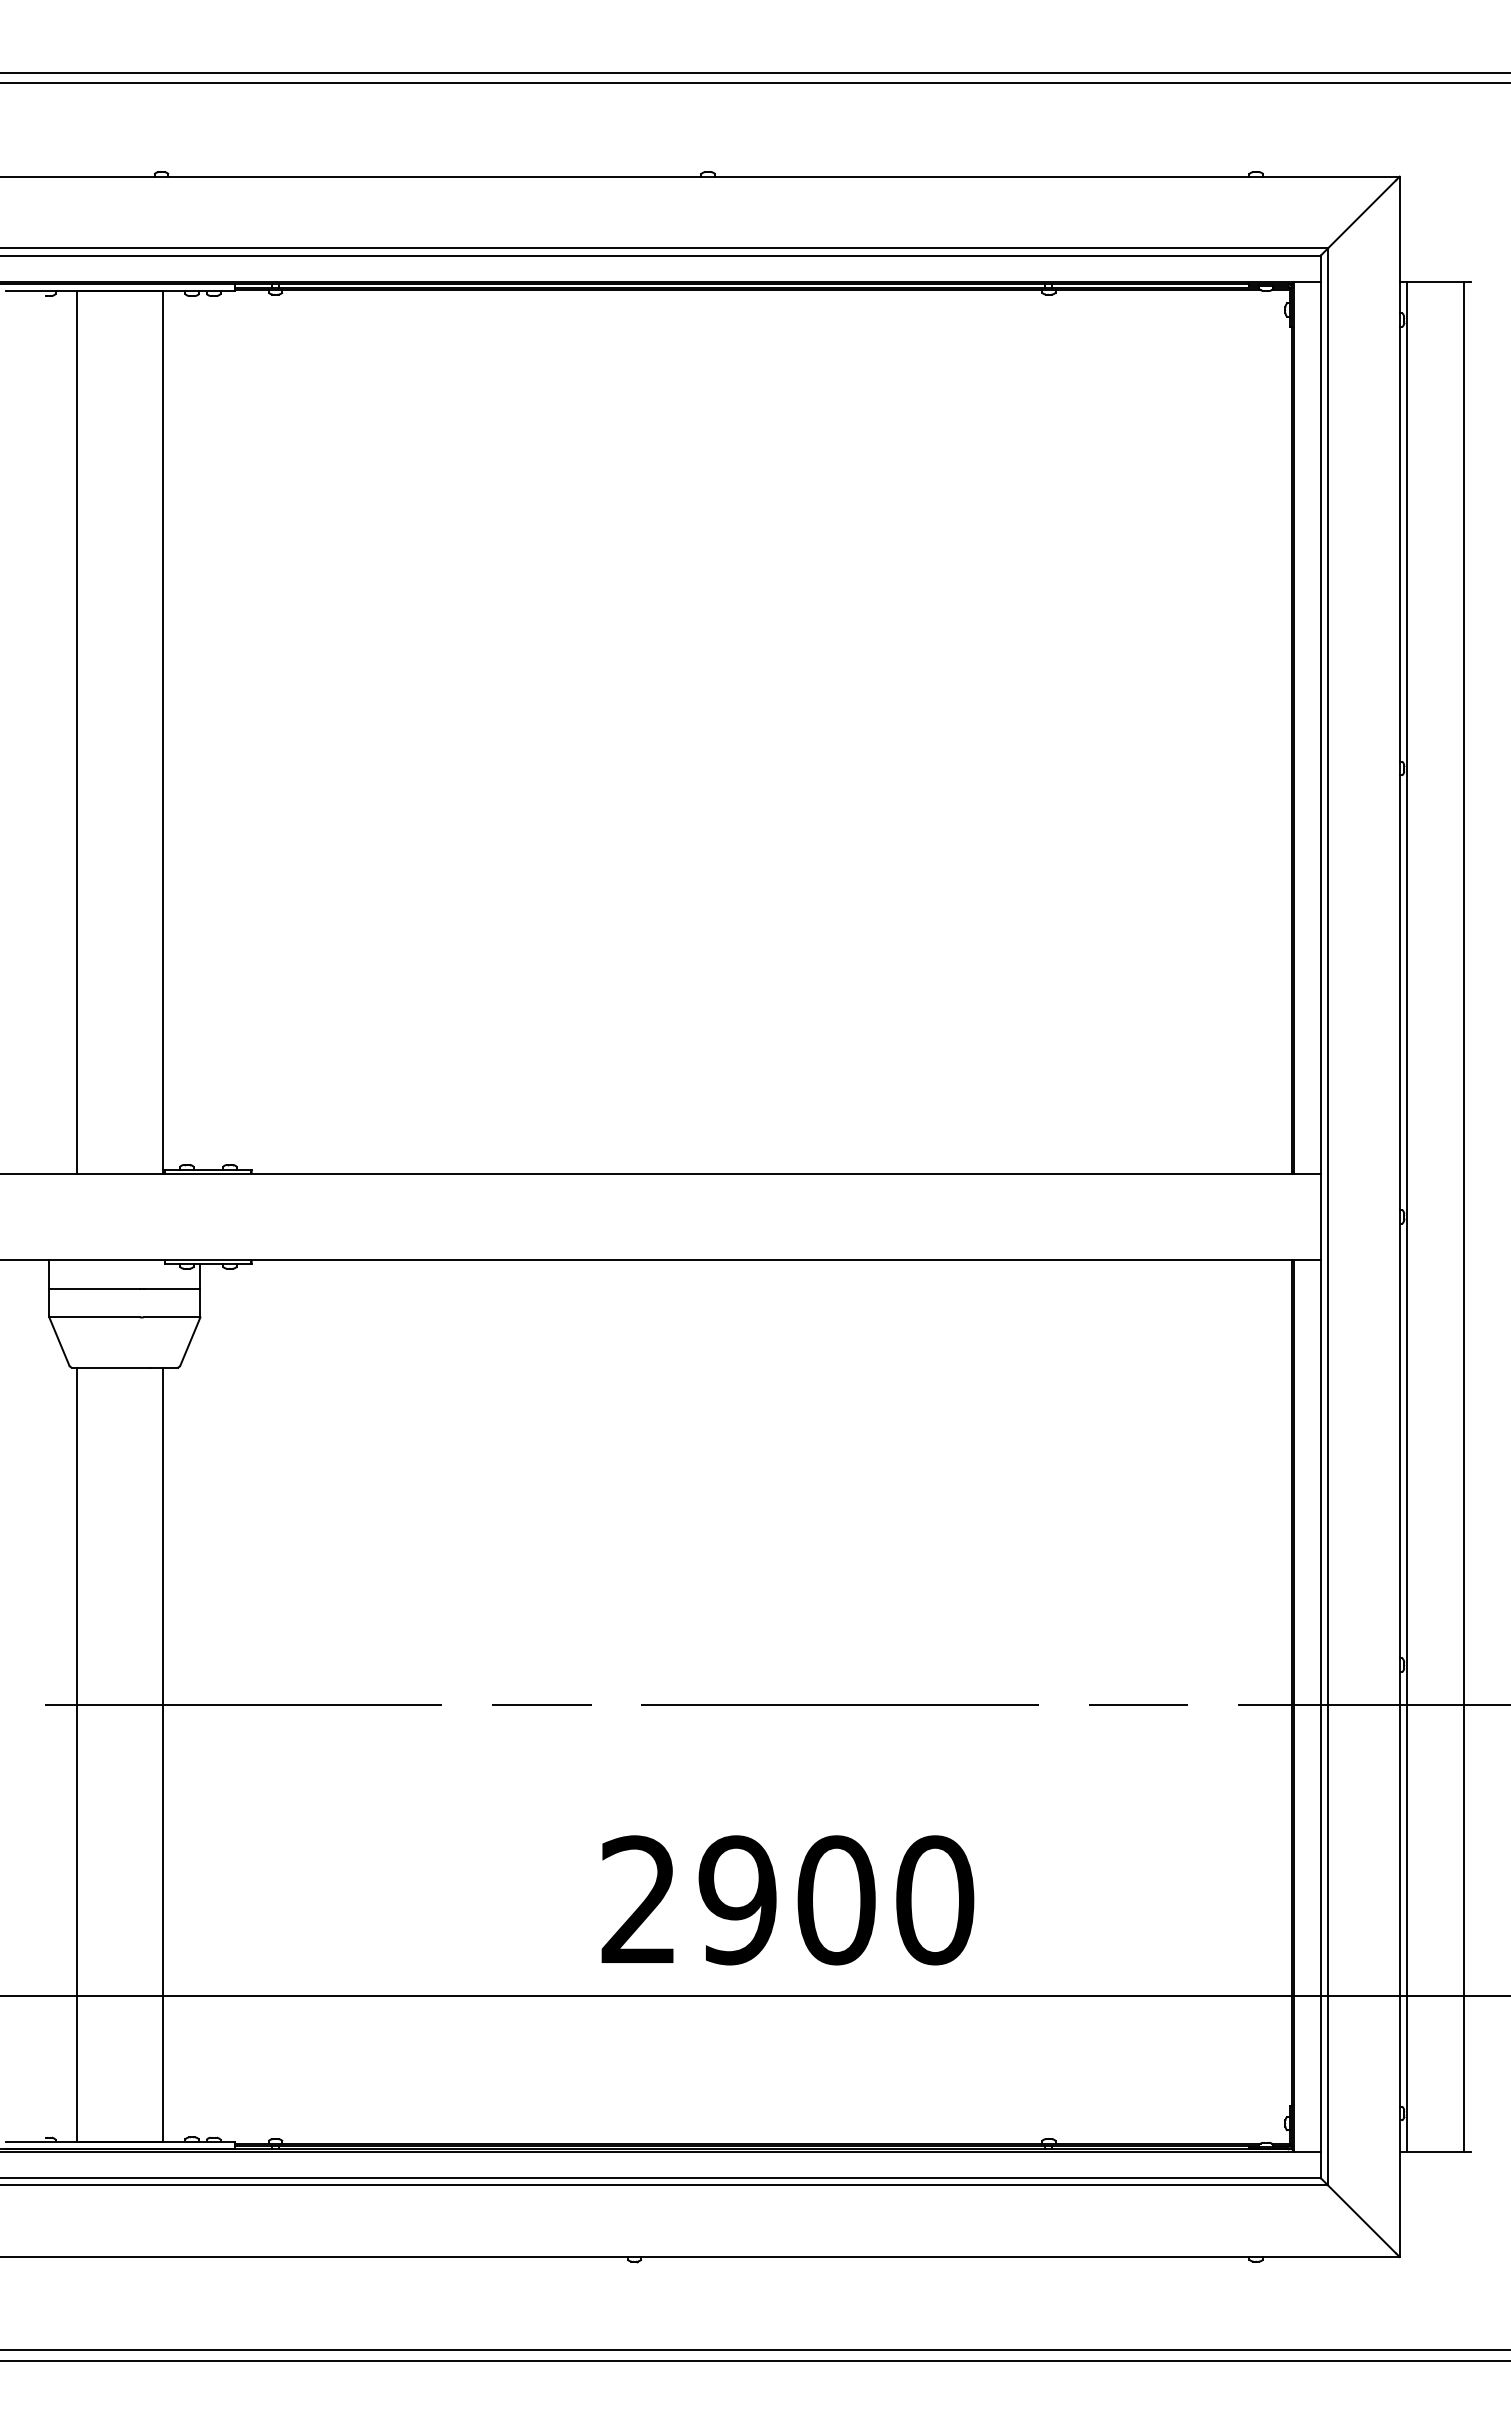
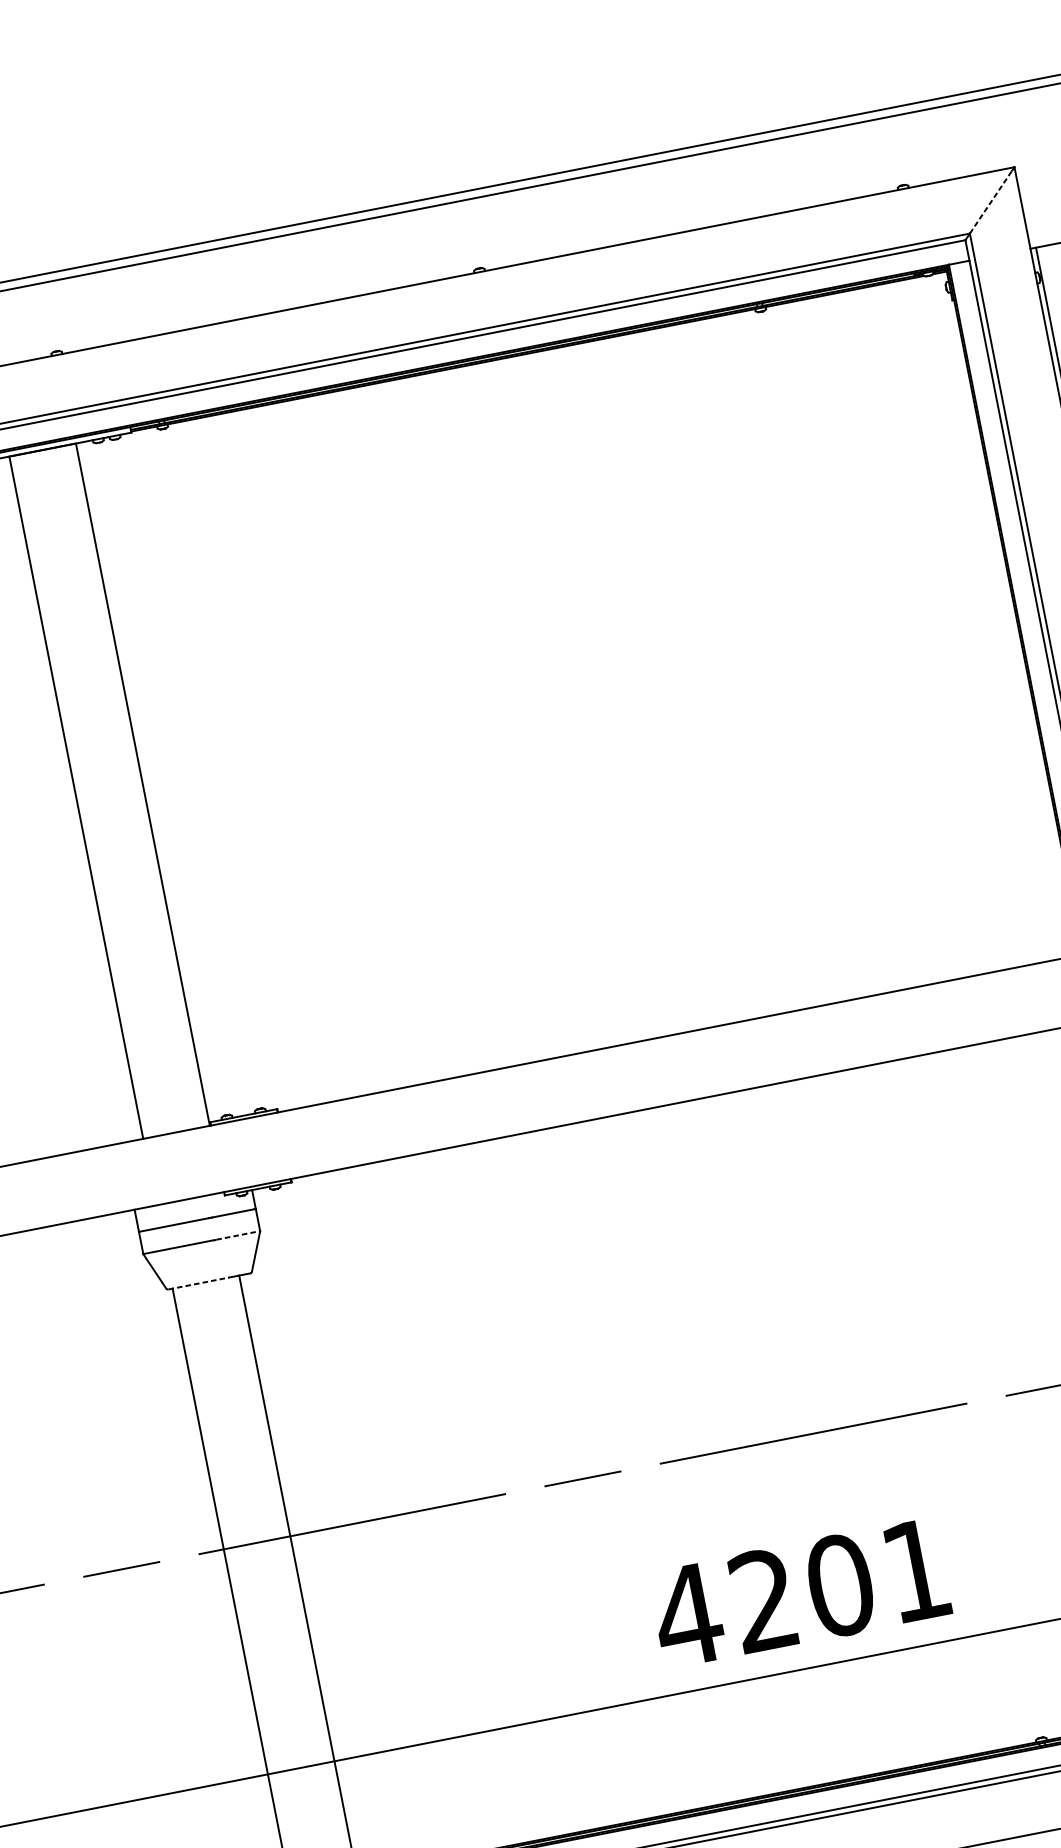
line: (1362, 214) -> (991, 202), solid -> dashed
line: (171, 1317) -> (237, 1235), solid -> dashed
line: (111, 1367) -> (199, 1283), solid -> dashed
text: (786, 1900) -> (801, 1593), 2900 -> 4201

